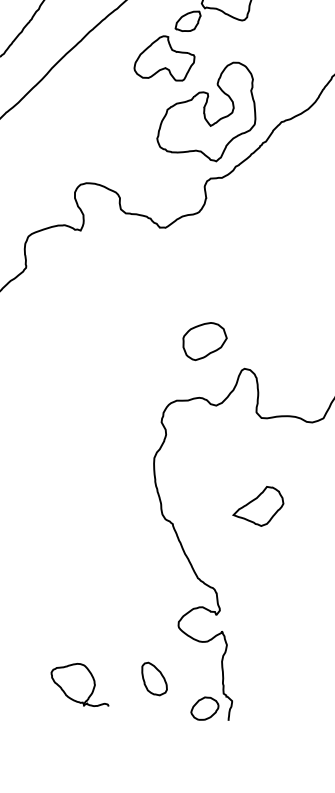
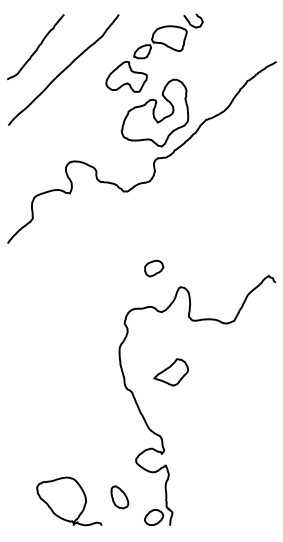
part: (205, 341) -> (154, 268), size x0.62
part: (258, 506) -> (171, 372), moved
part: (80, 685) -> (69, 501), size x1.67

